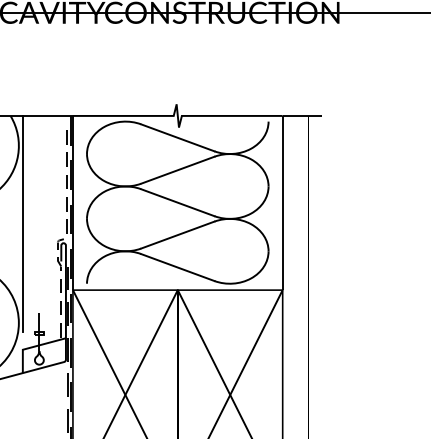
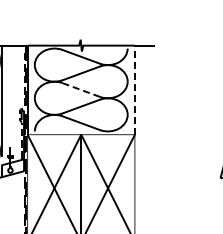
line: (178, 203) -> (81, 90), solid -> dashed
line: (281, 203) -> (134, 90), solid -> dashed

